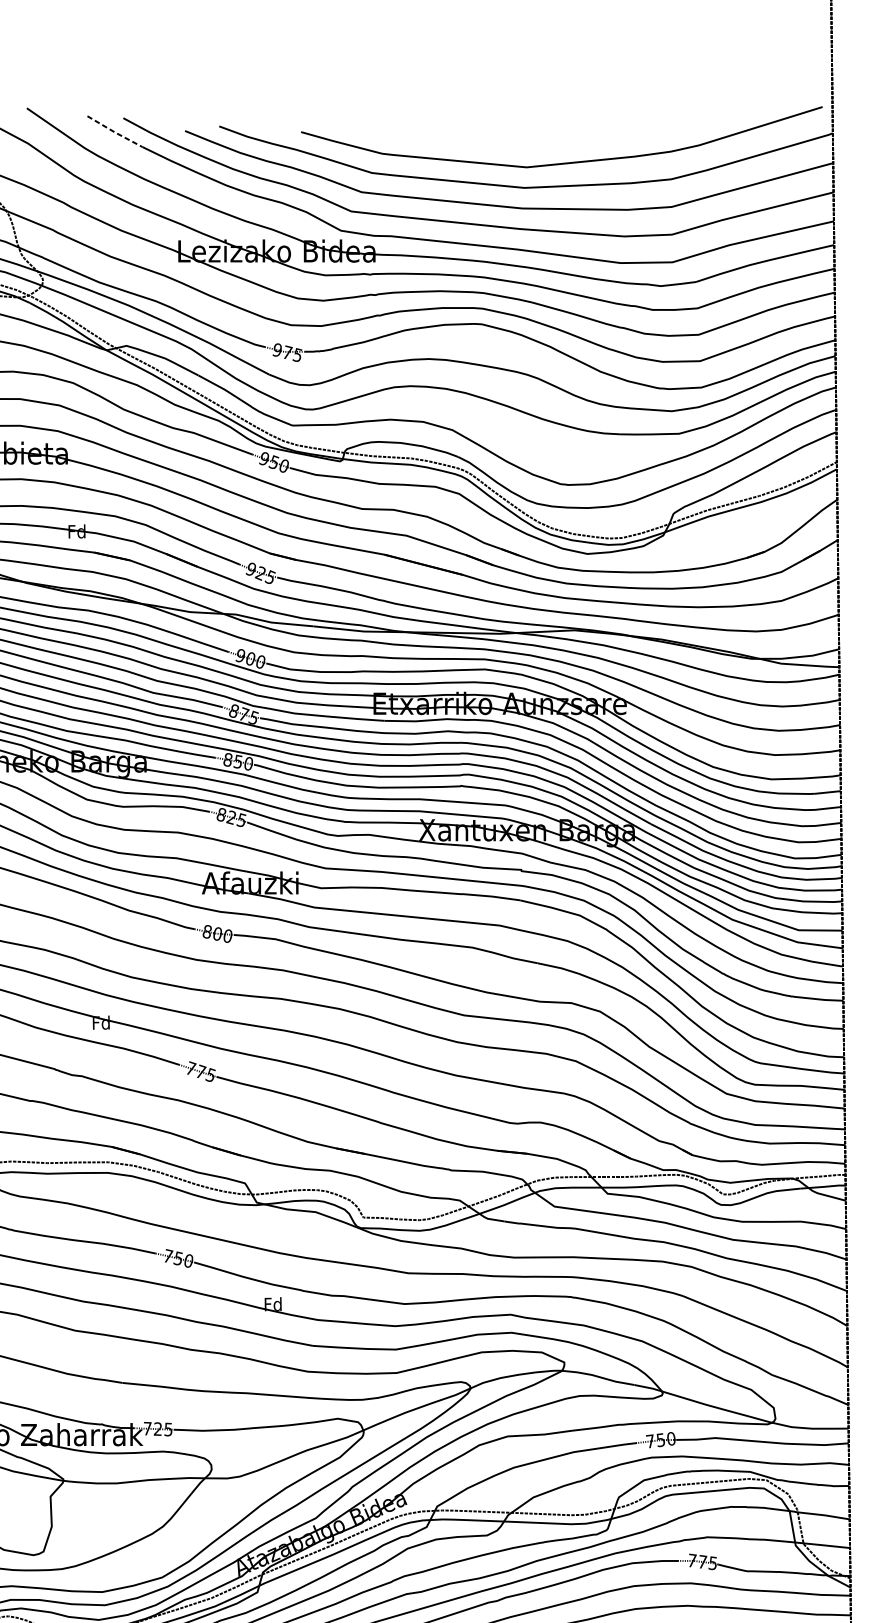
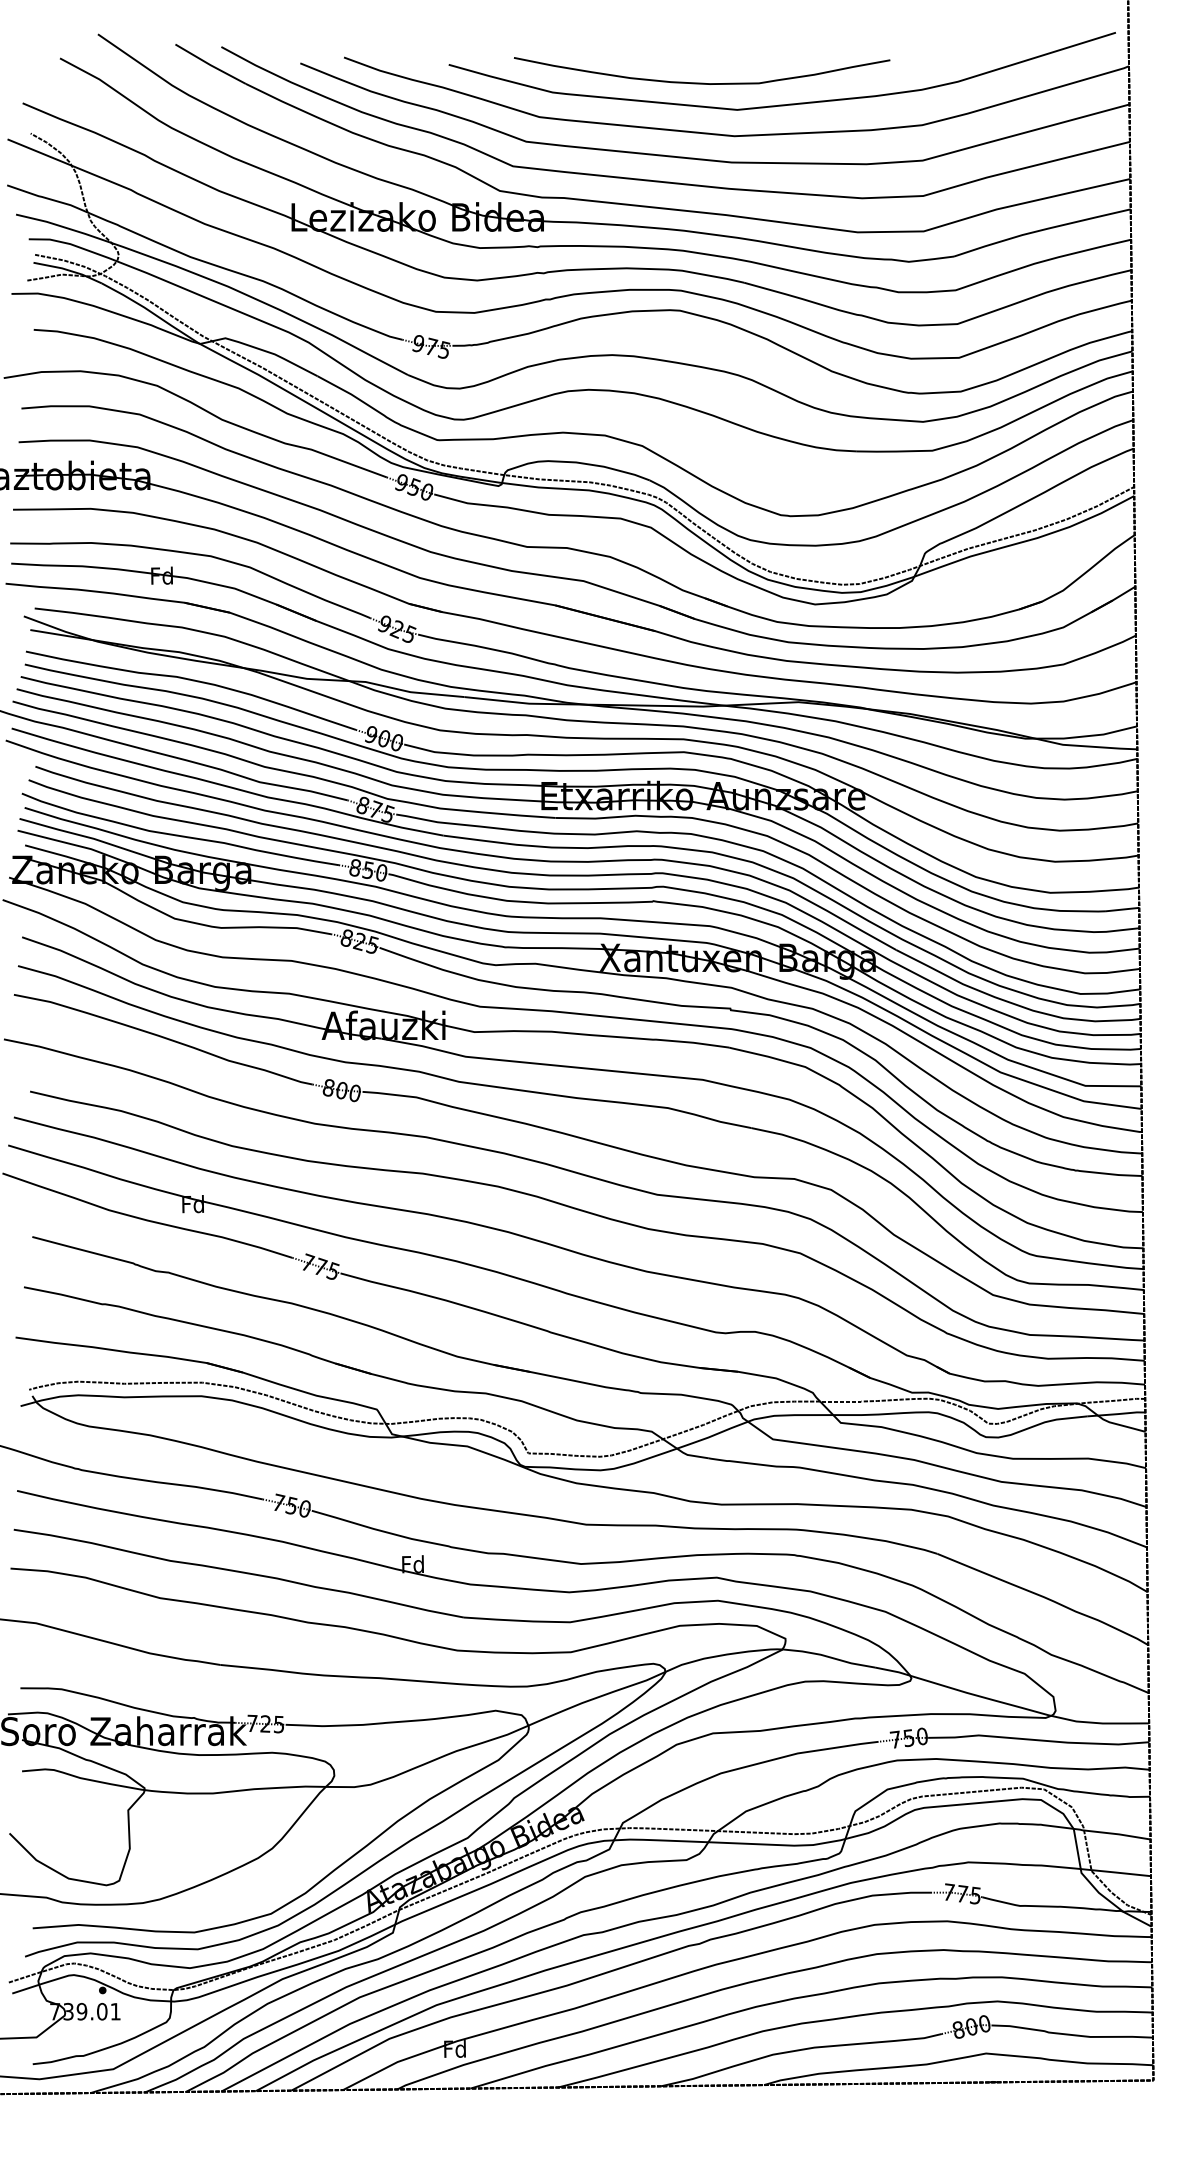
line: (114, 132) -> (210, 65), dashed -> solid
curve: (499, 145) -> (702, 82), added

